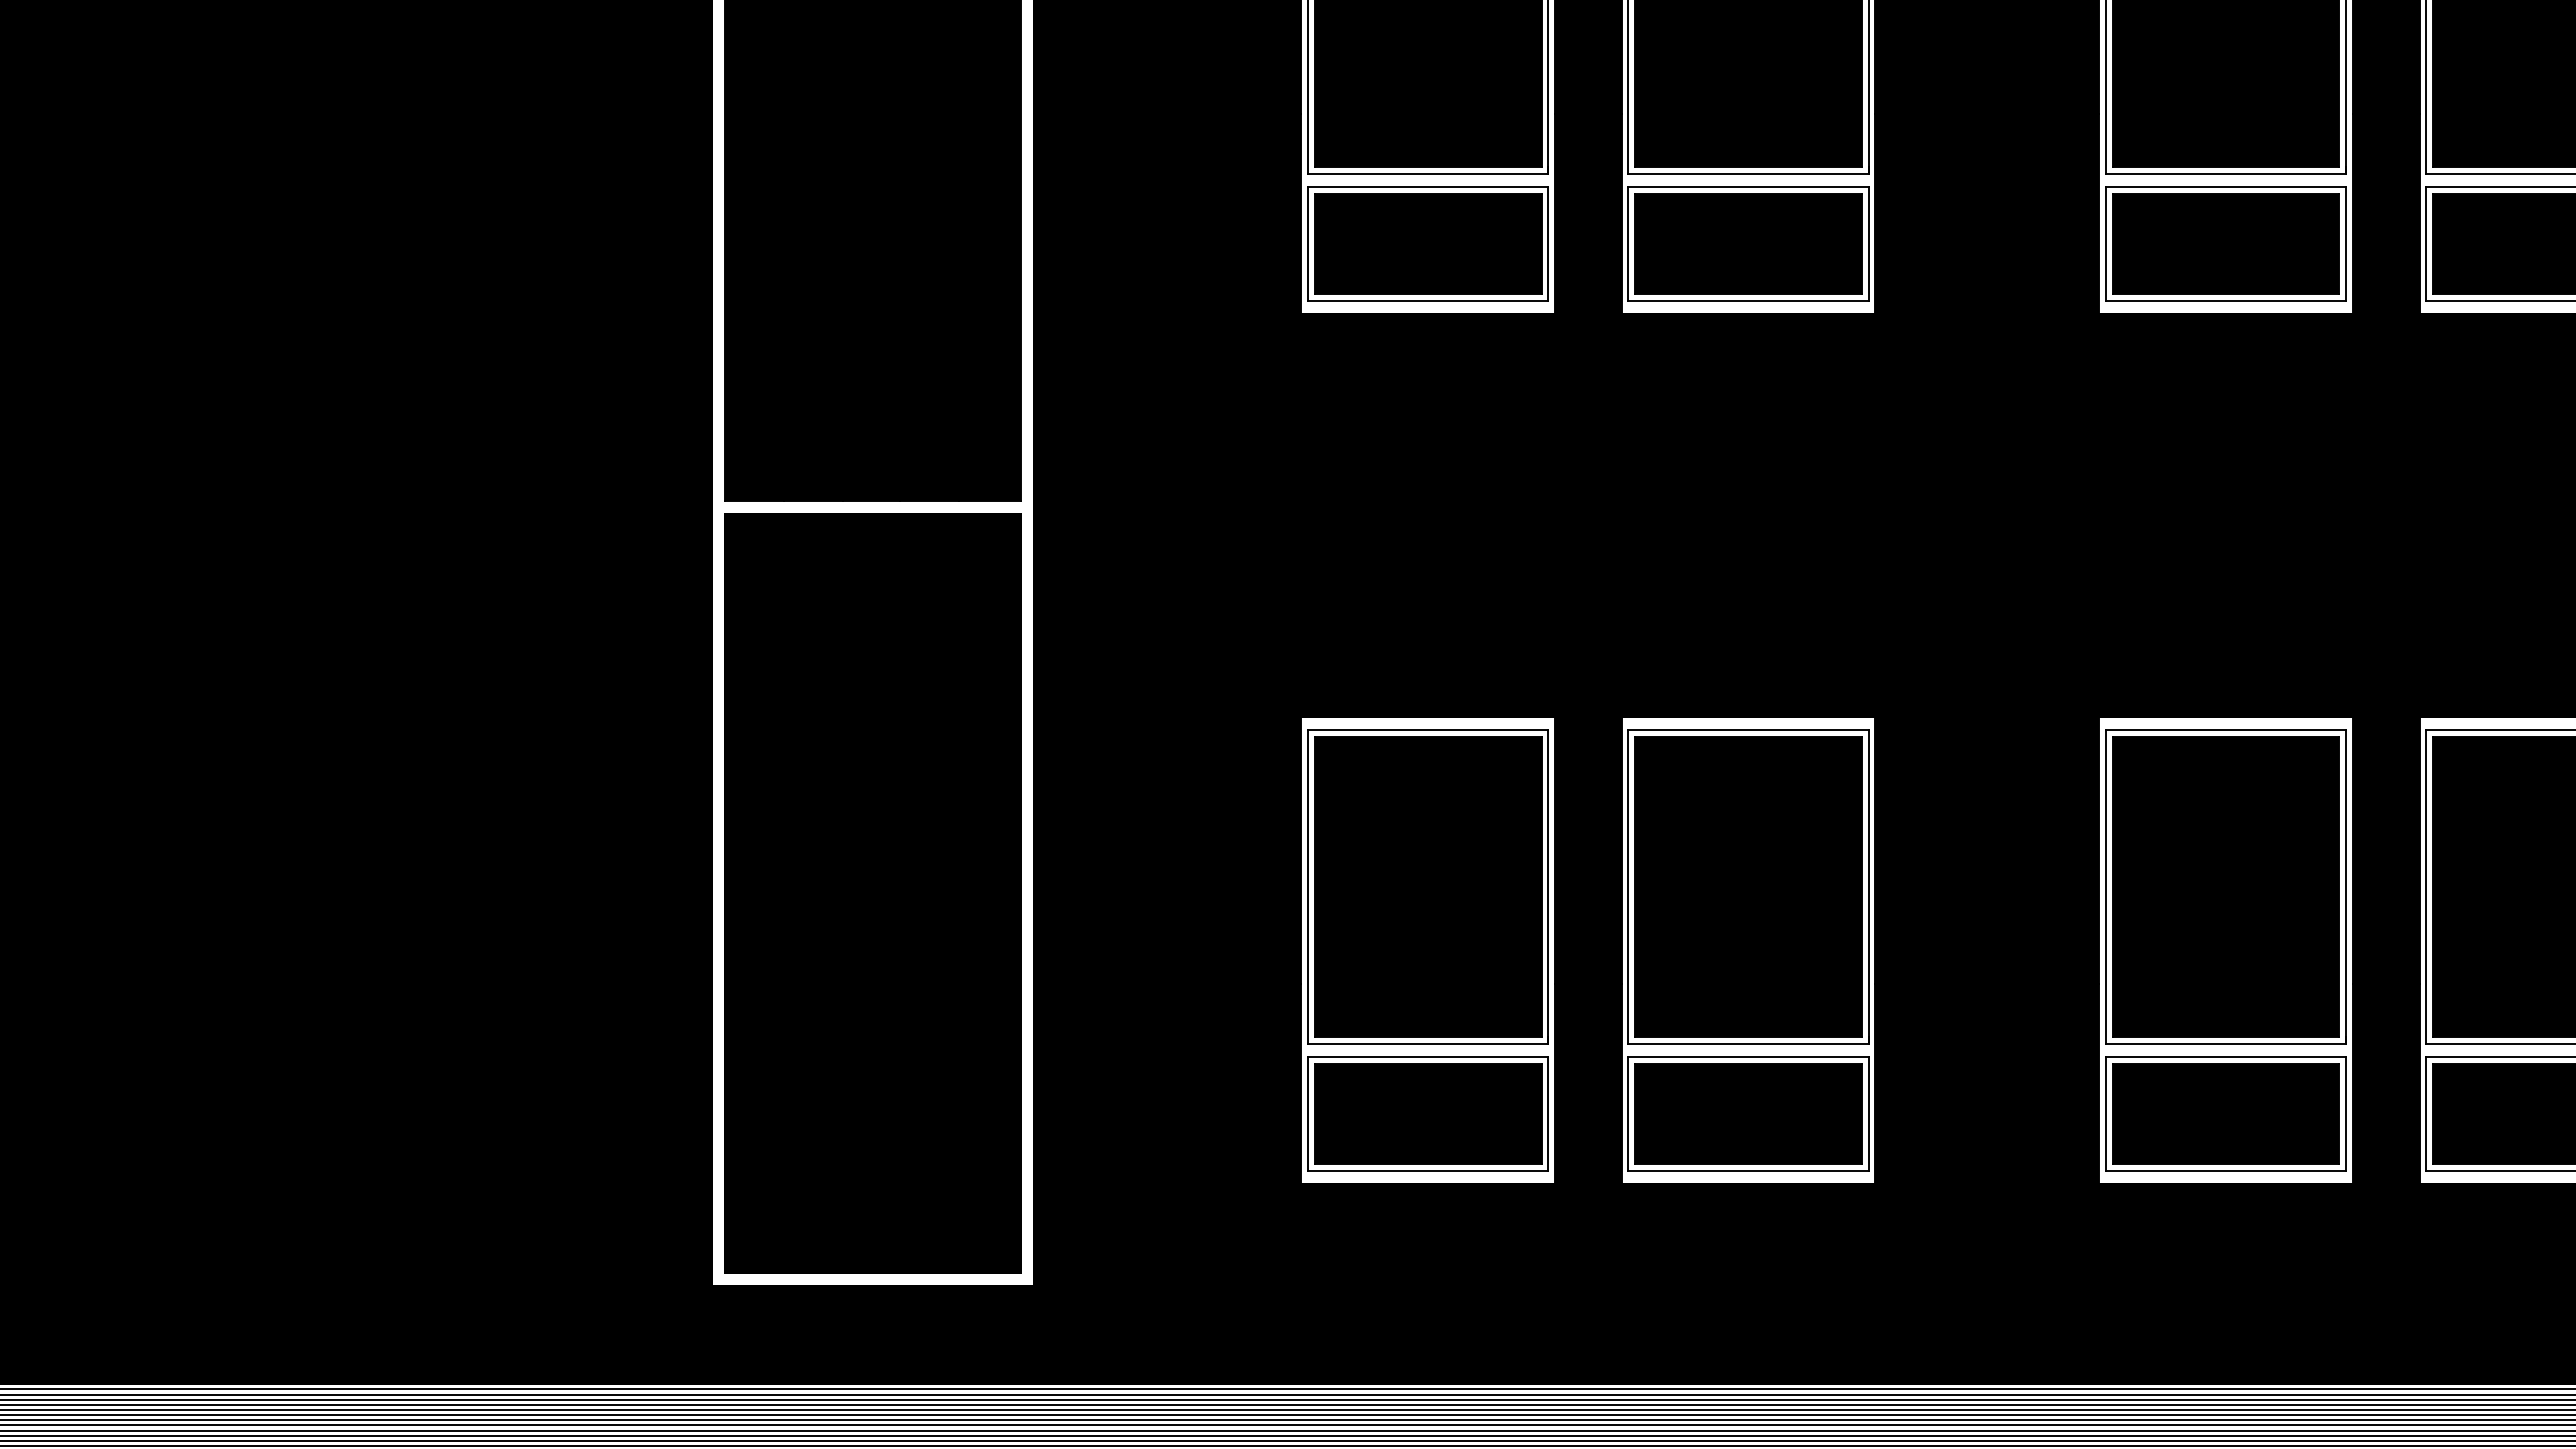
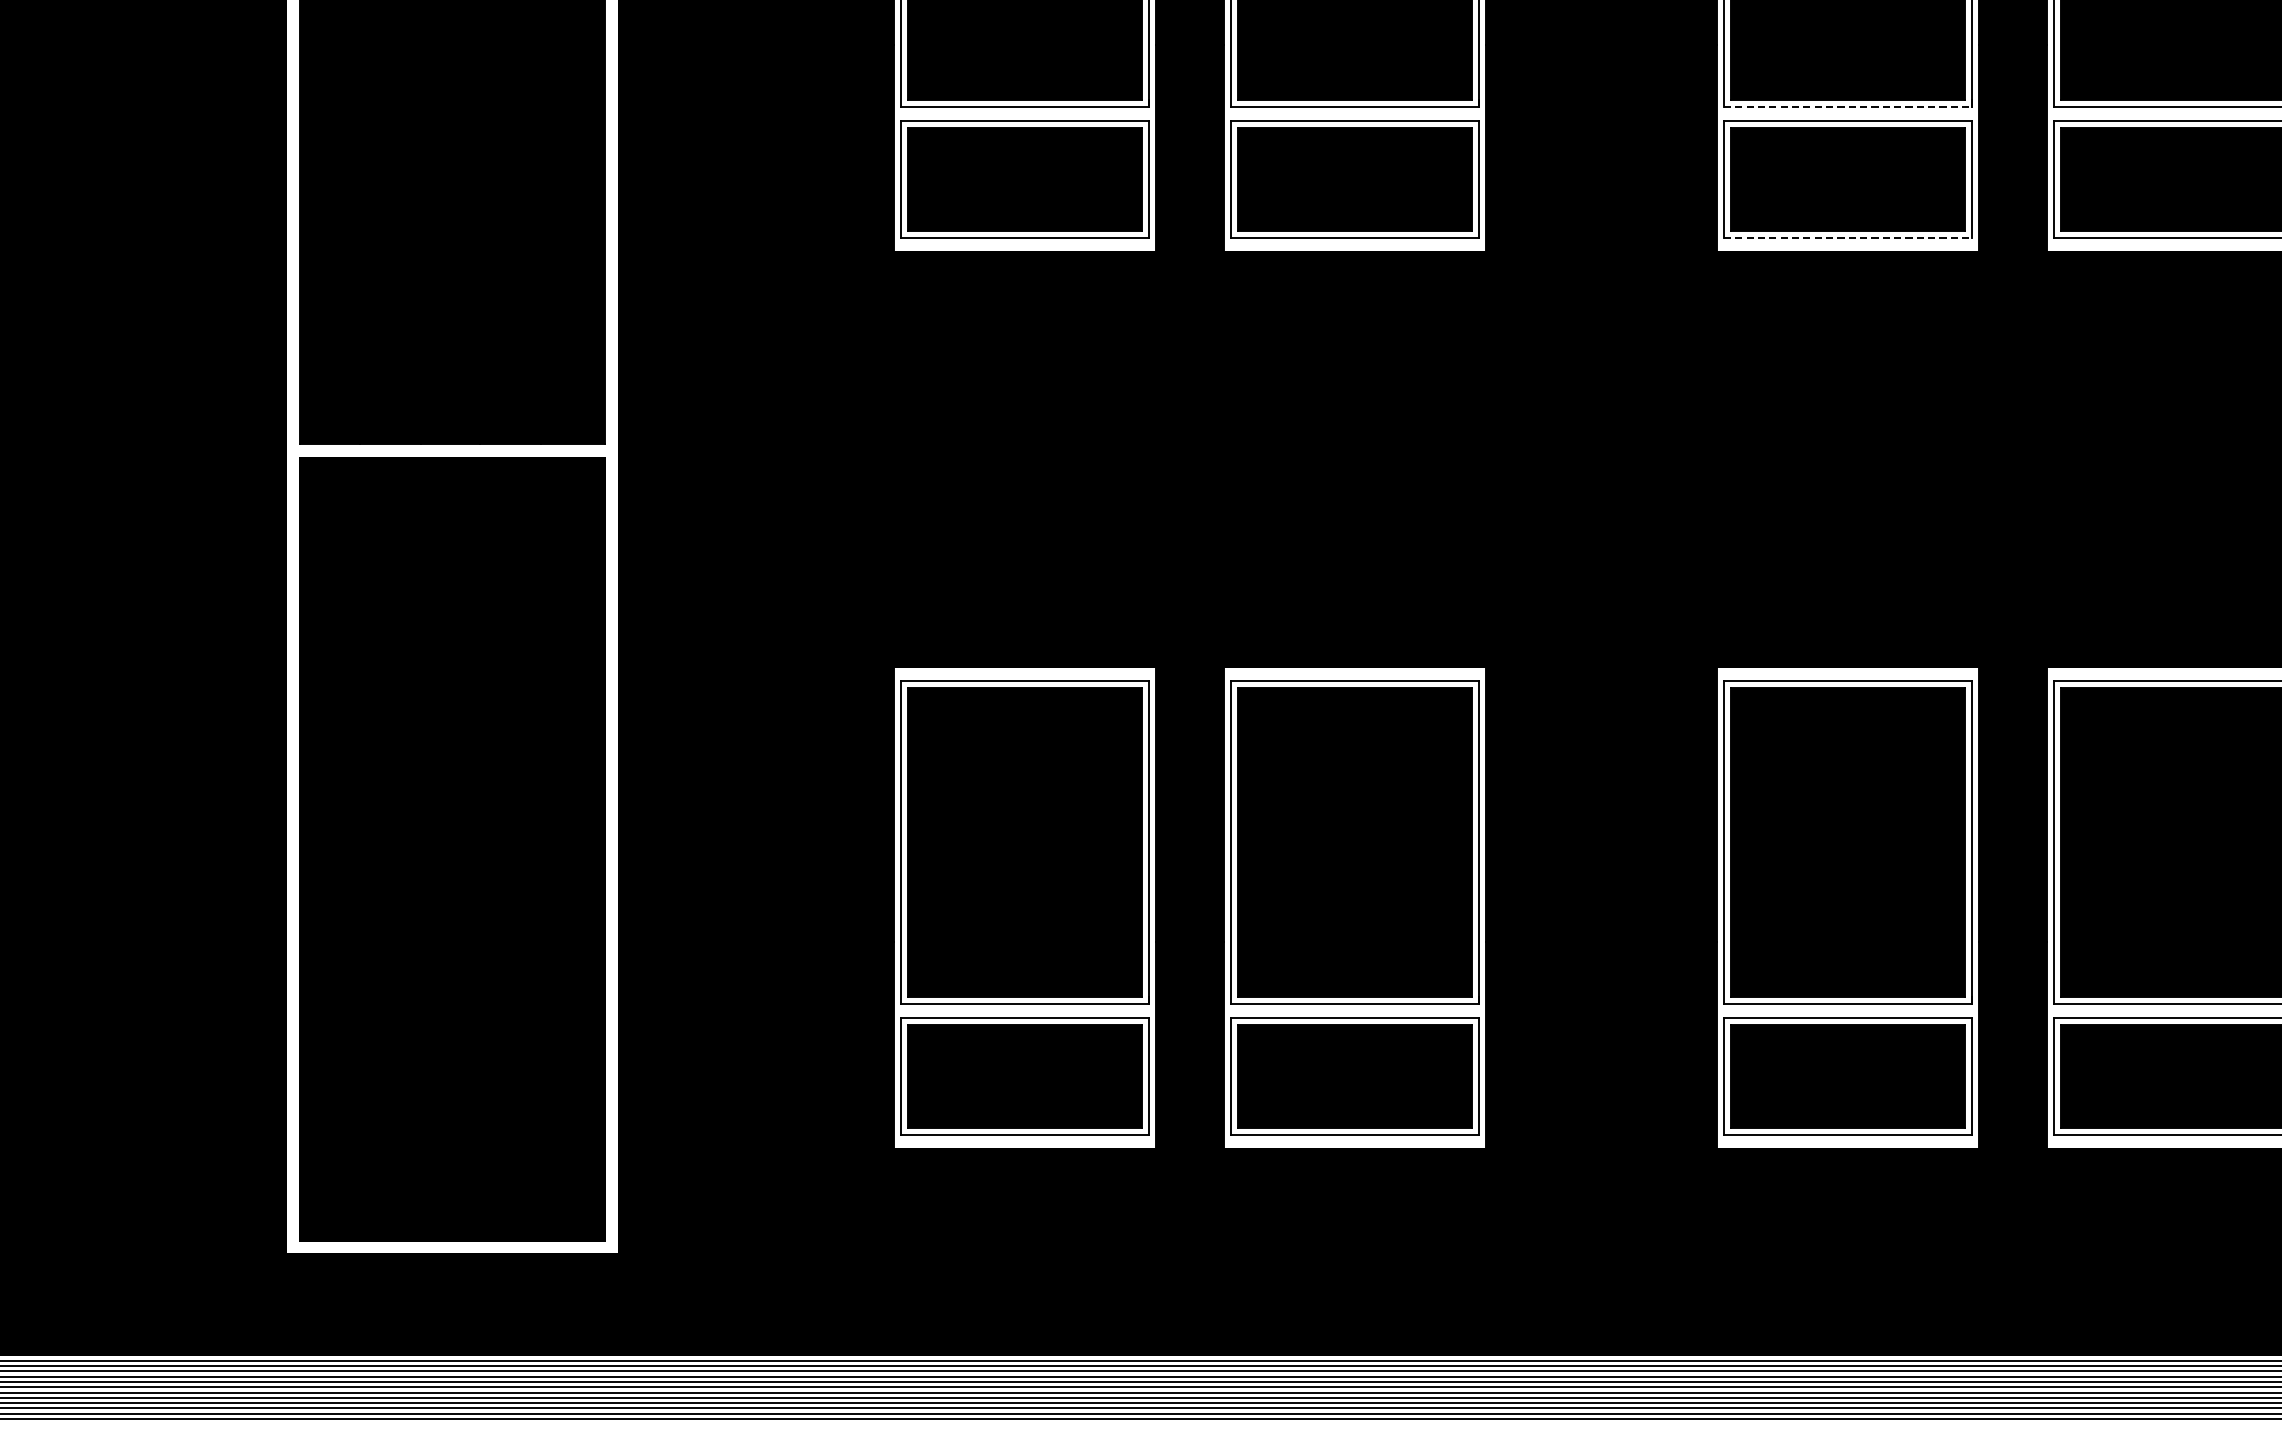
line: (2226, 173) -> (1848, 106), solid -> dashed
line: (2226, 300) -> (1848, 237), solid -> dashed

